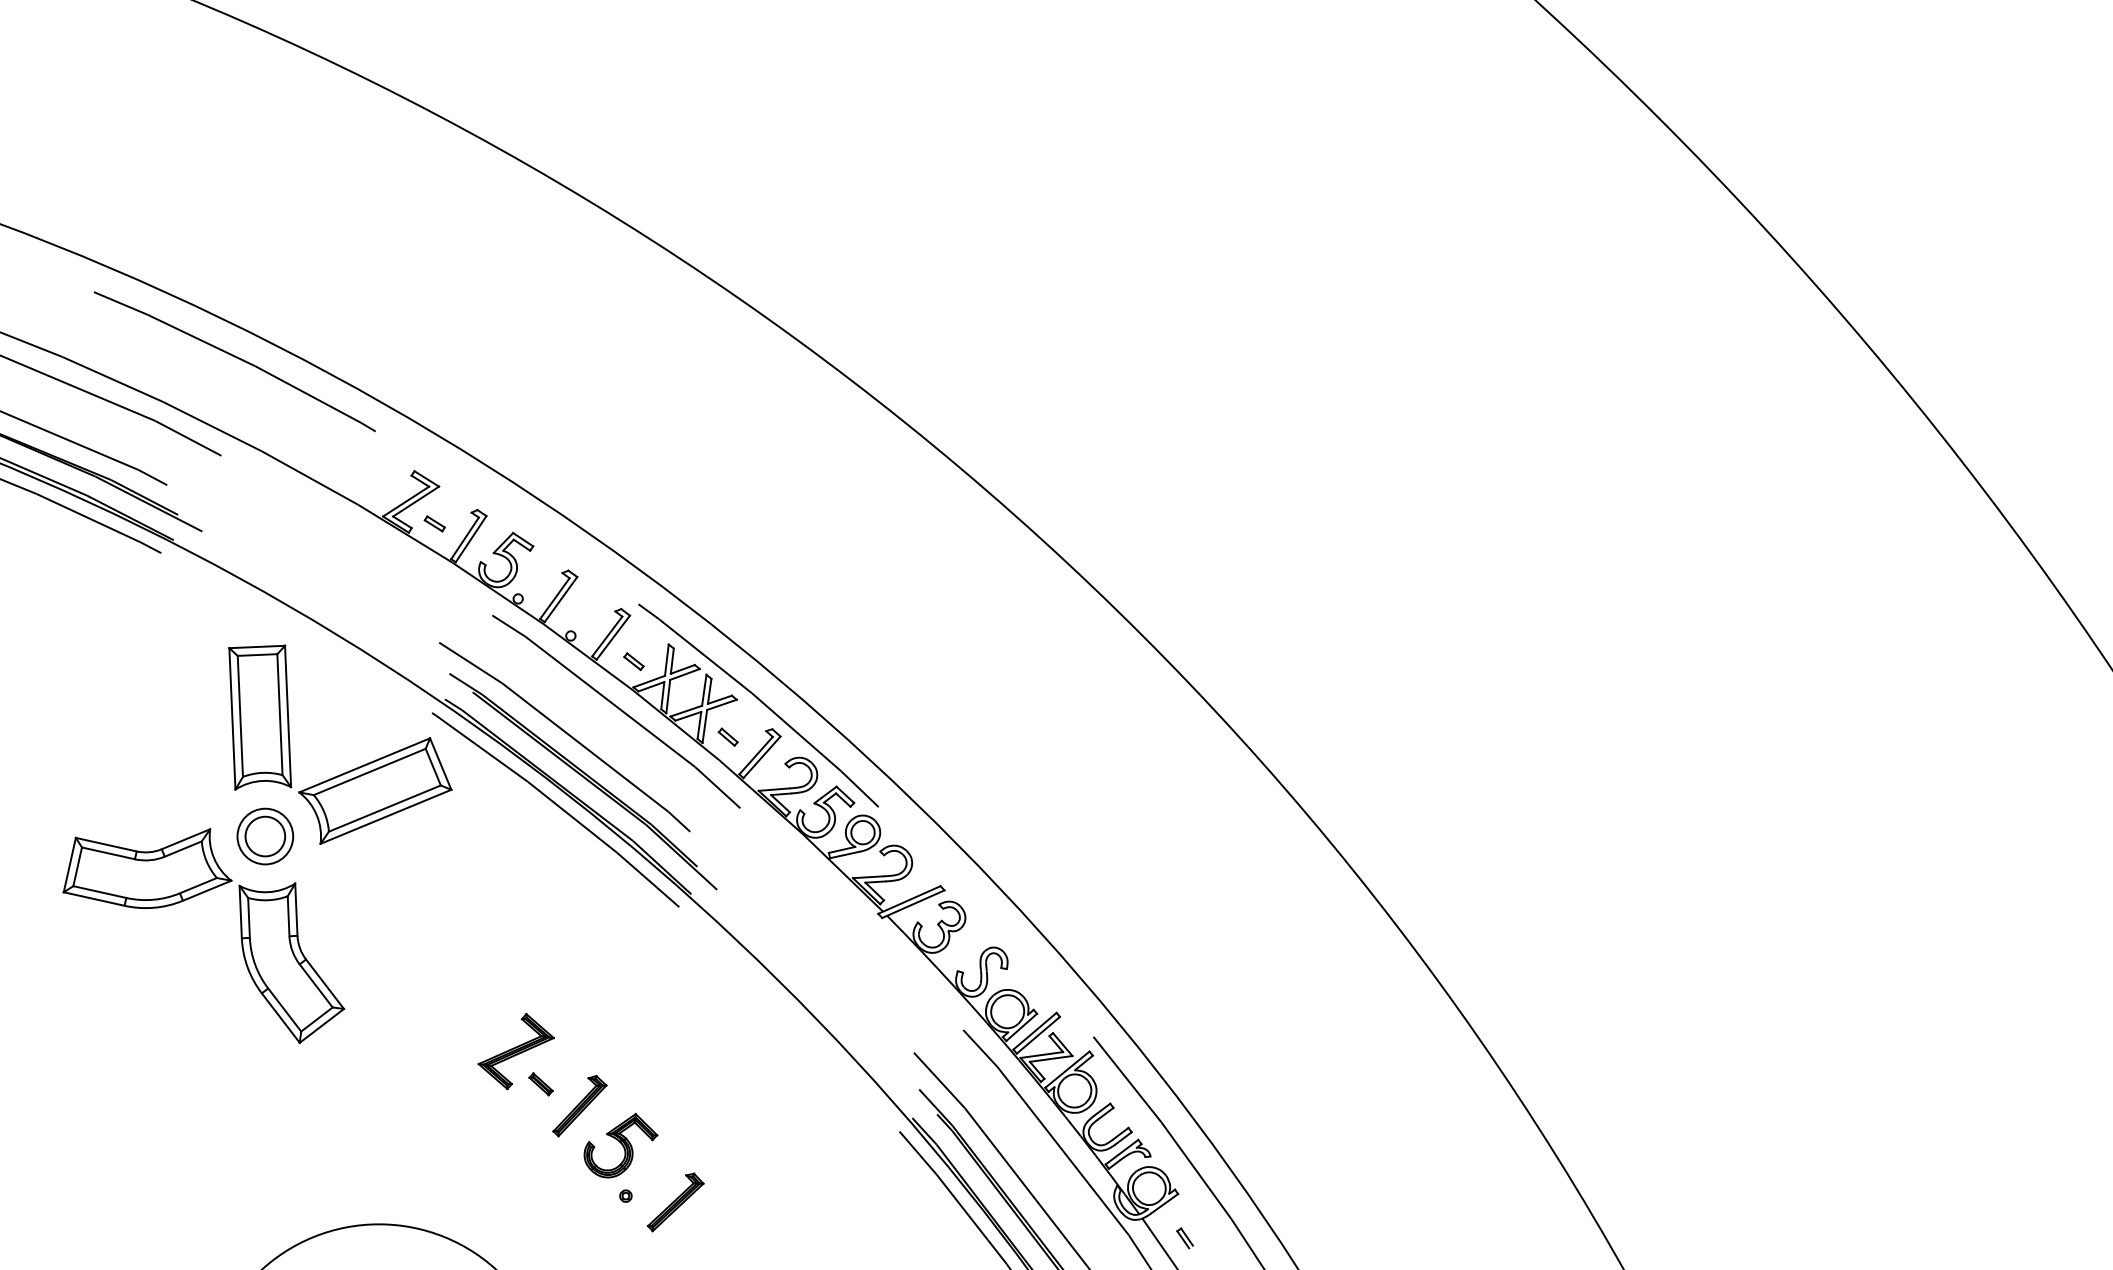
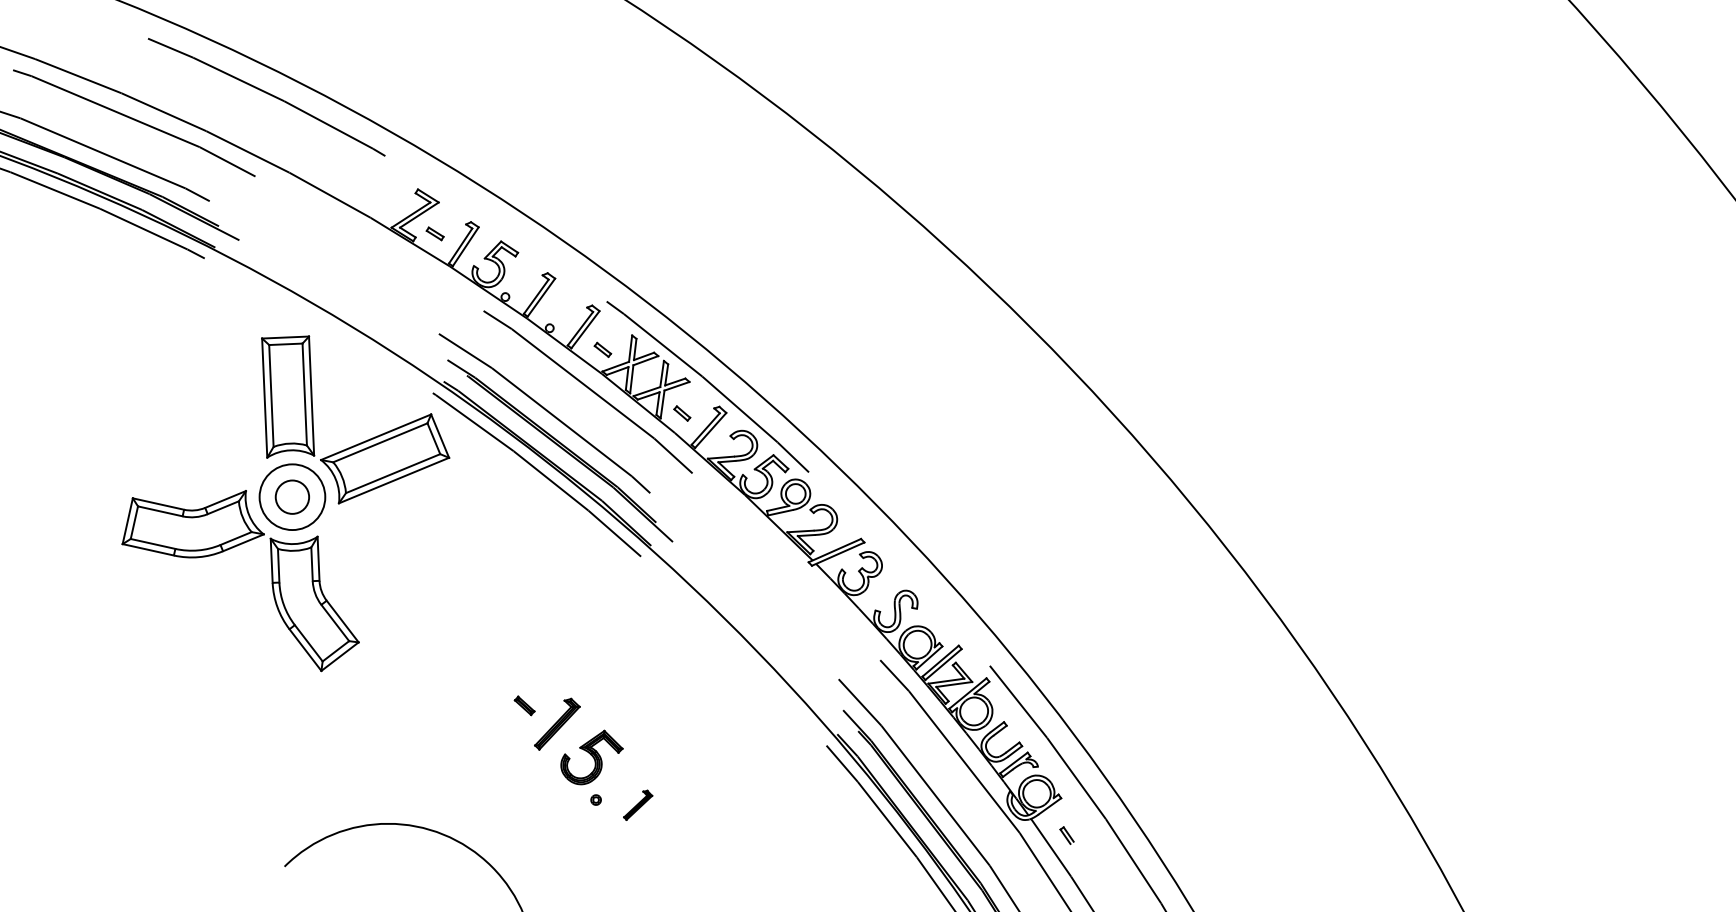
circle: (265, 836) -> (292, 497), size x1.4
part: (515, 1051) -> (503, 678), removed
part: (675, 1202) -> (637, 805), size x0.6

